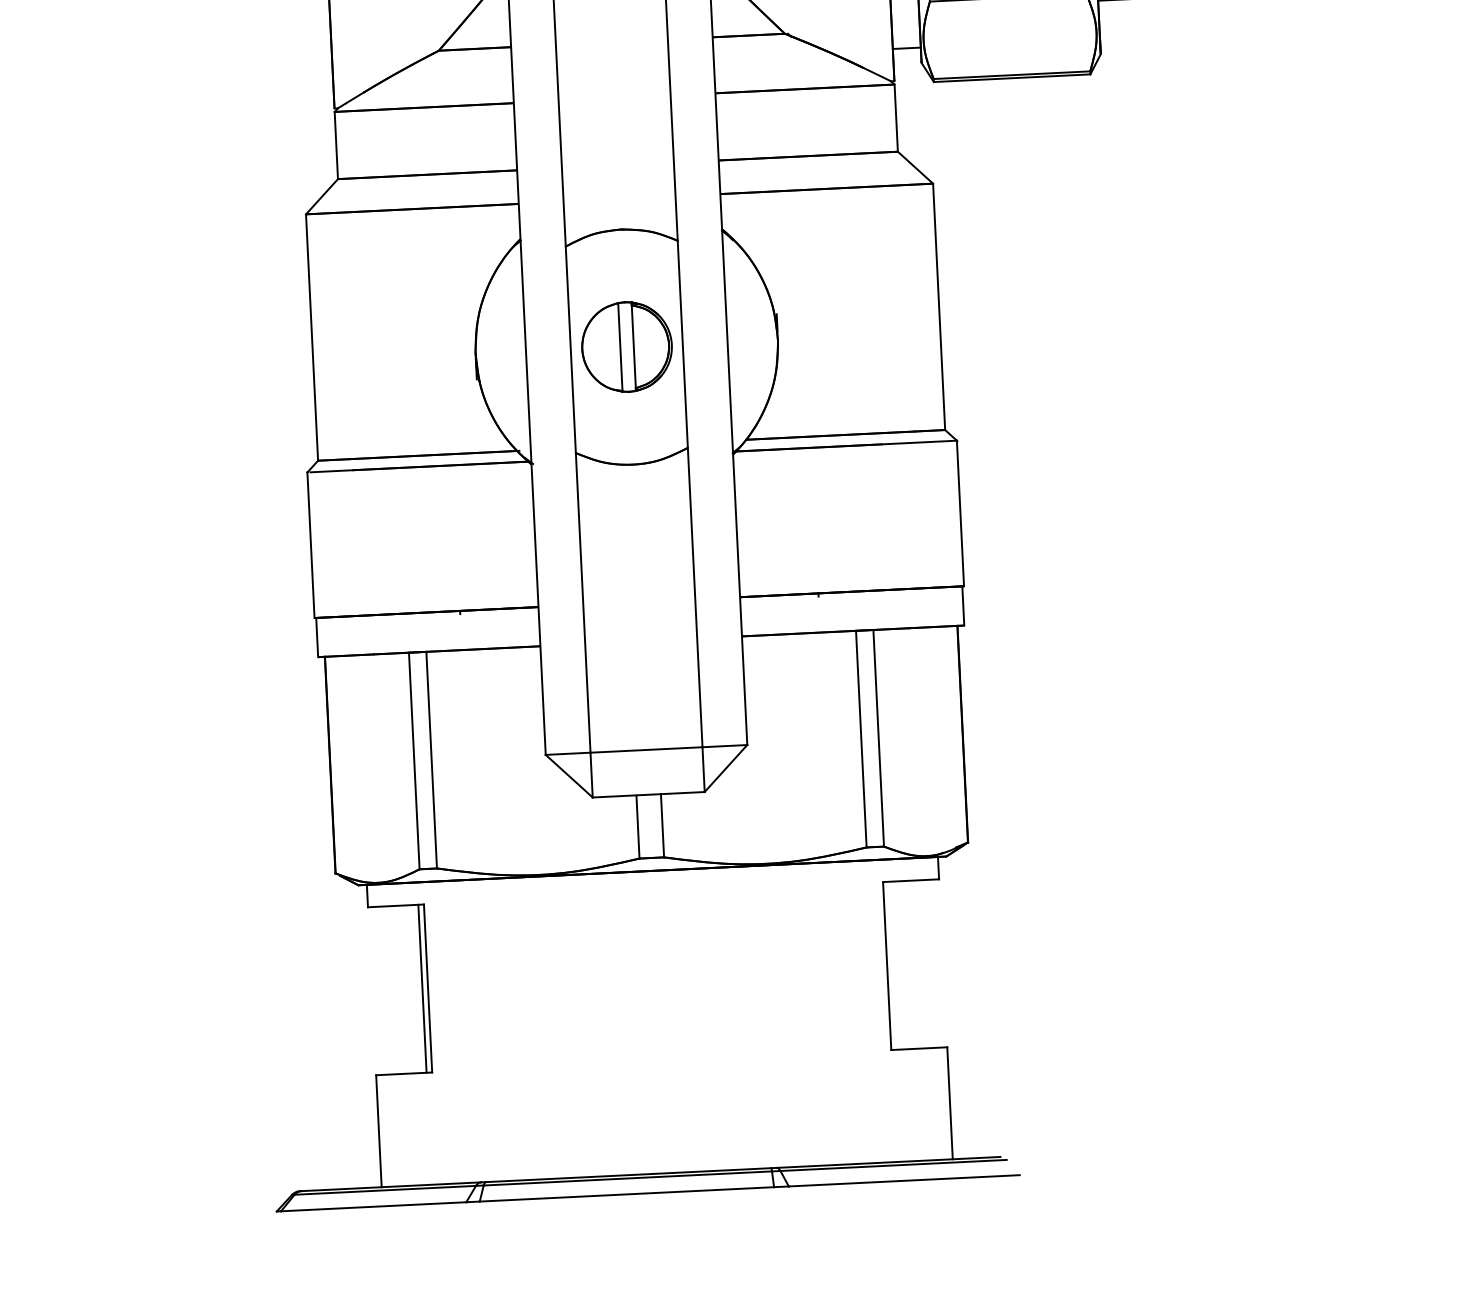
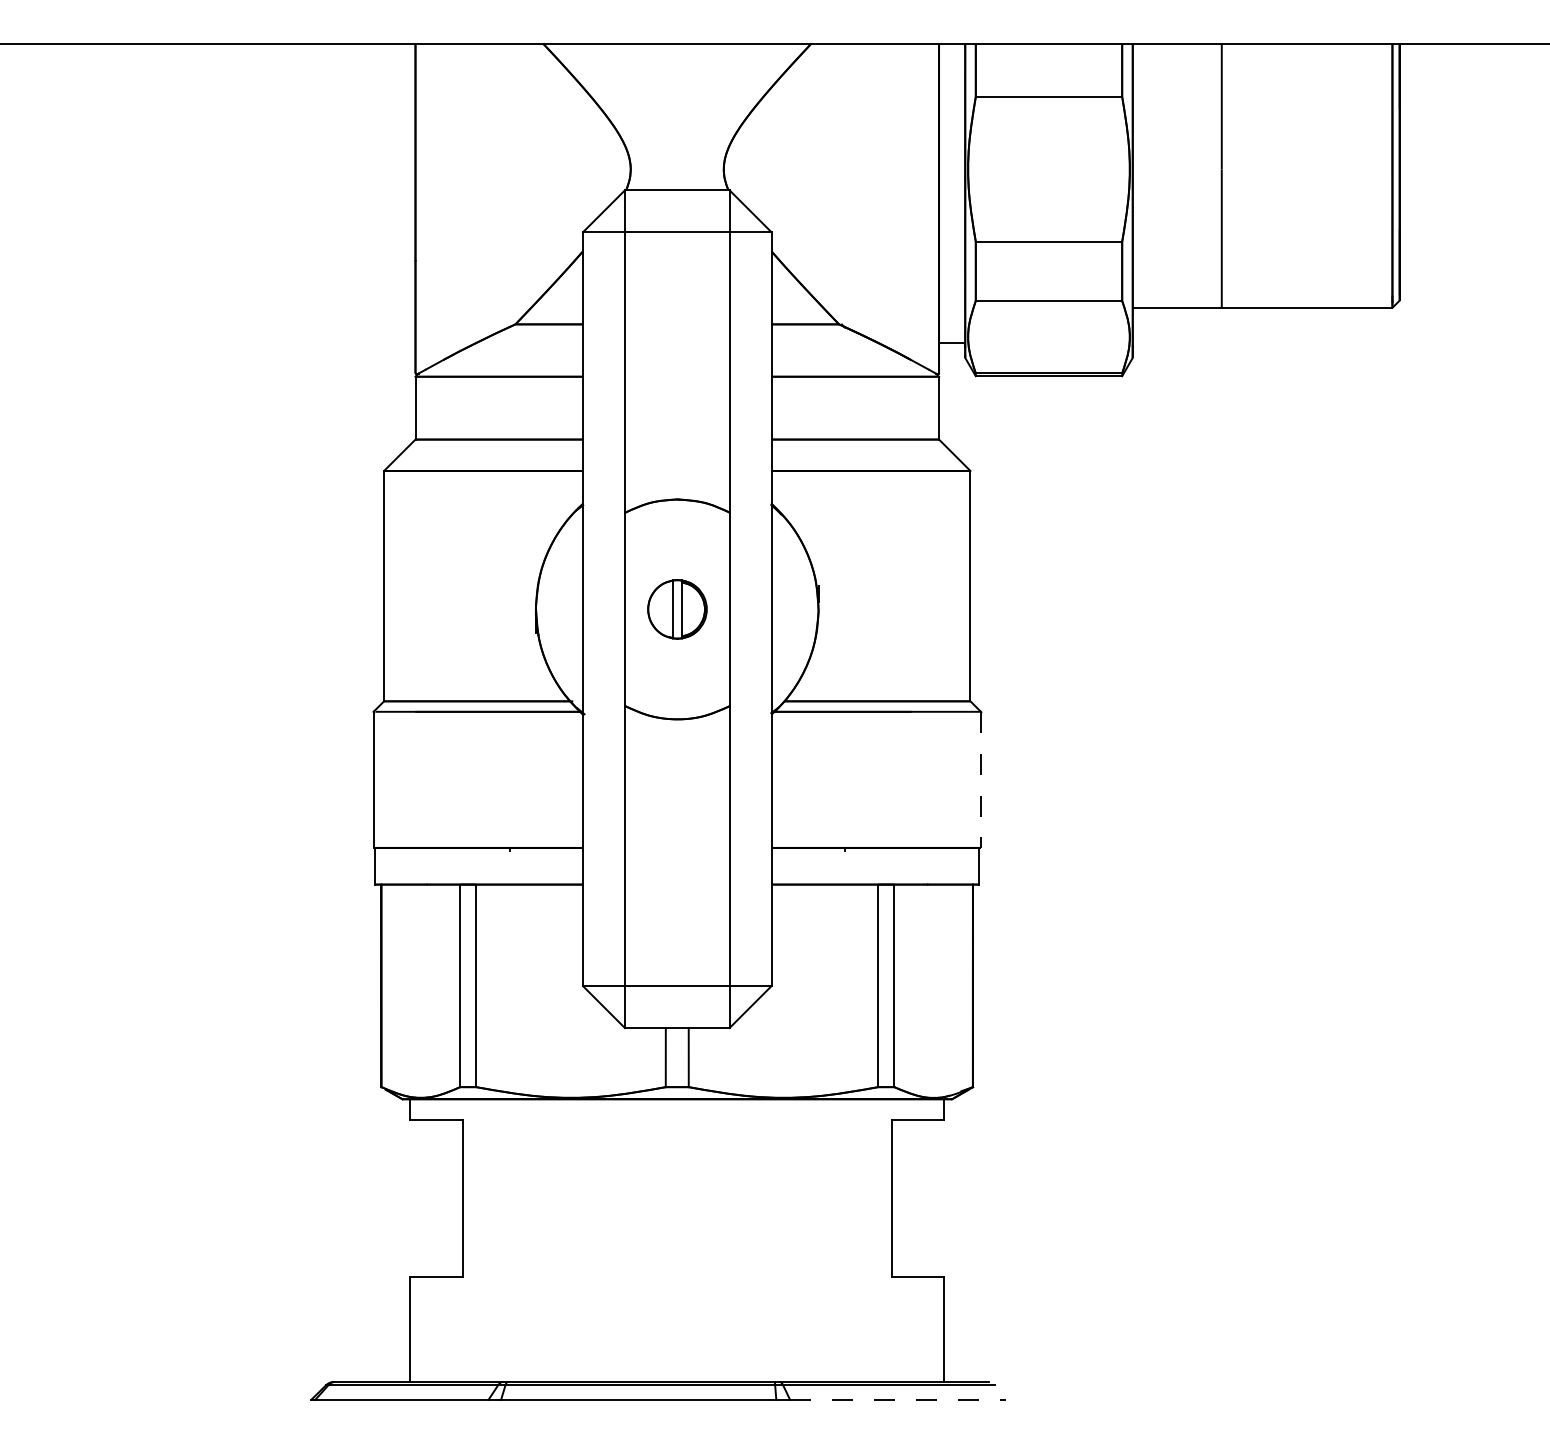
part: (627, 347) -> (677, 609), size x0.7
line: (960, 514) -> (980, 780), solid -> dashed
line: (422, 988) -> (457, 1198), removed
line: (904, 1180) -> (898, 1399), solid -> dashed

